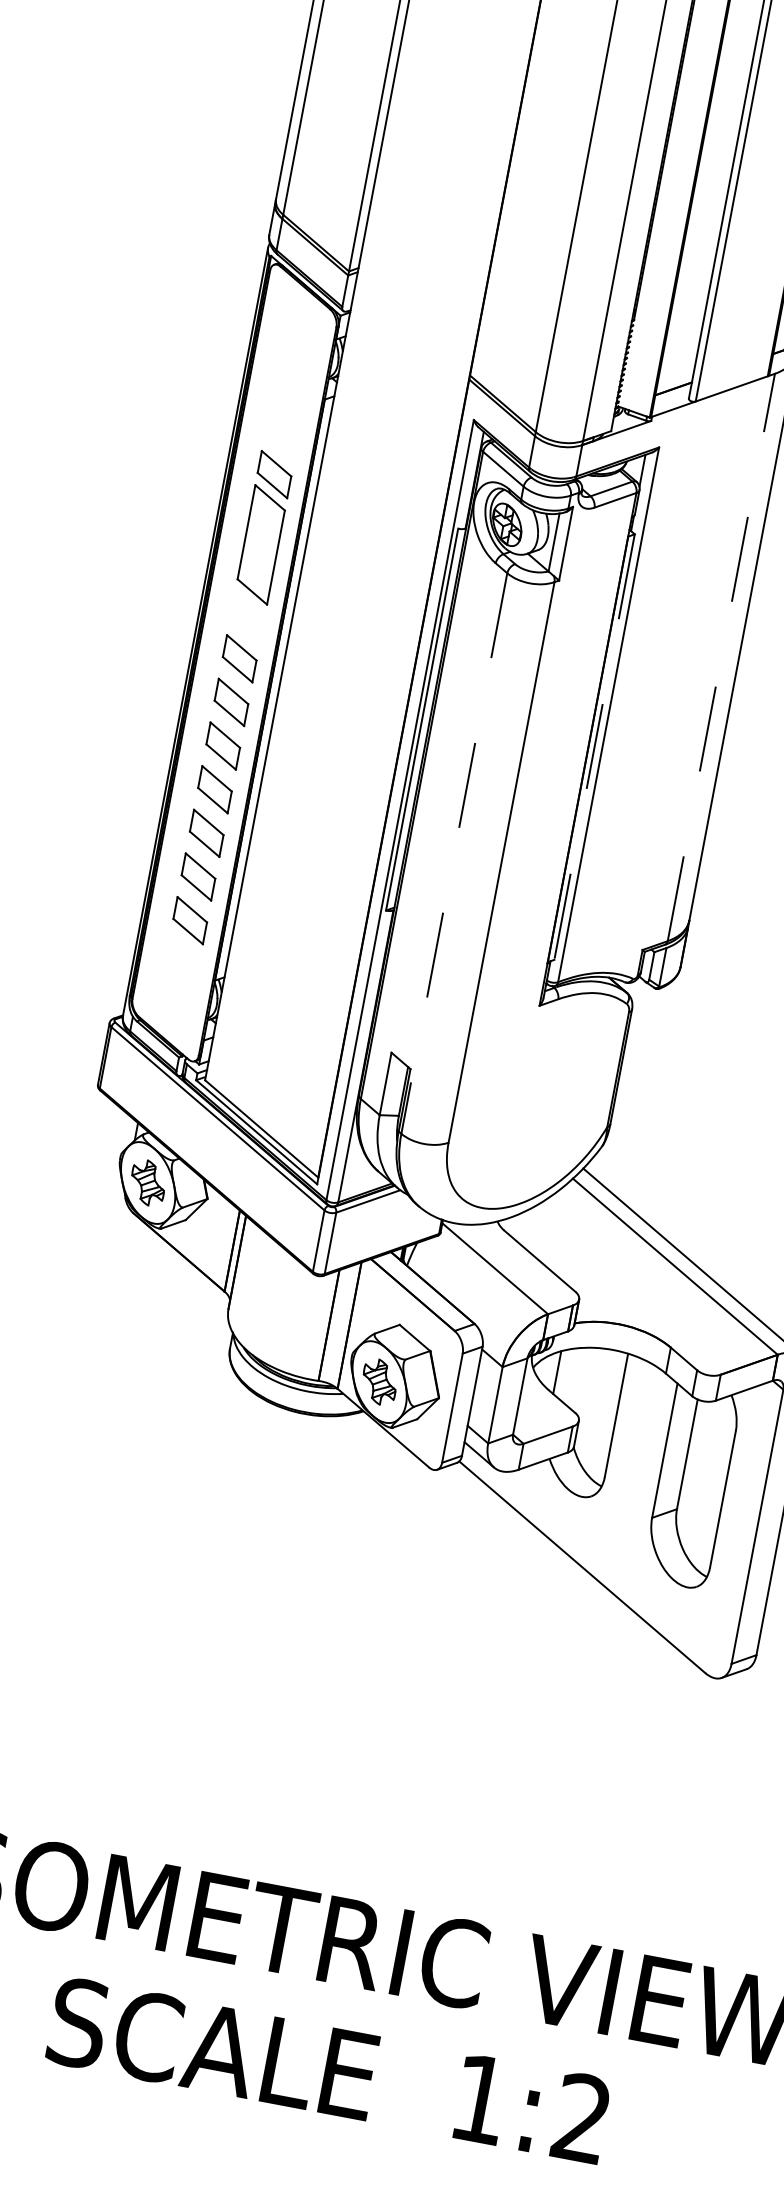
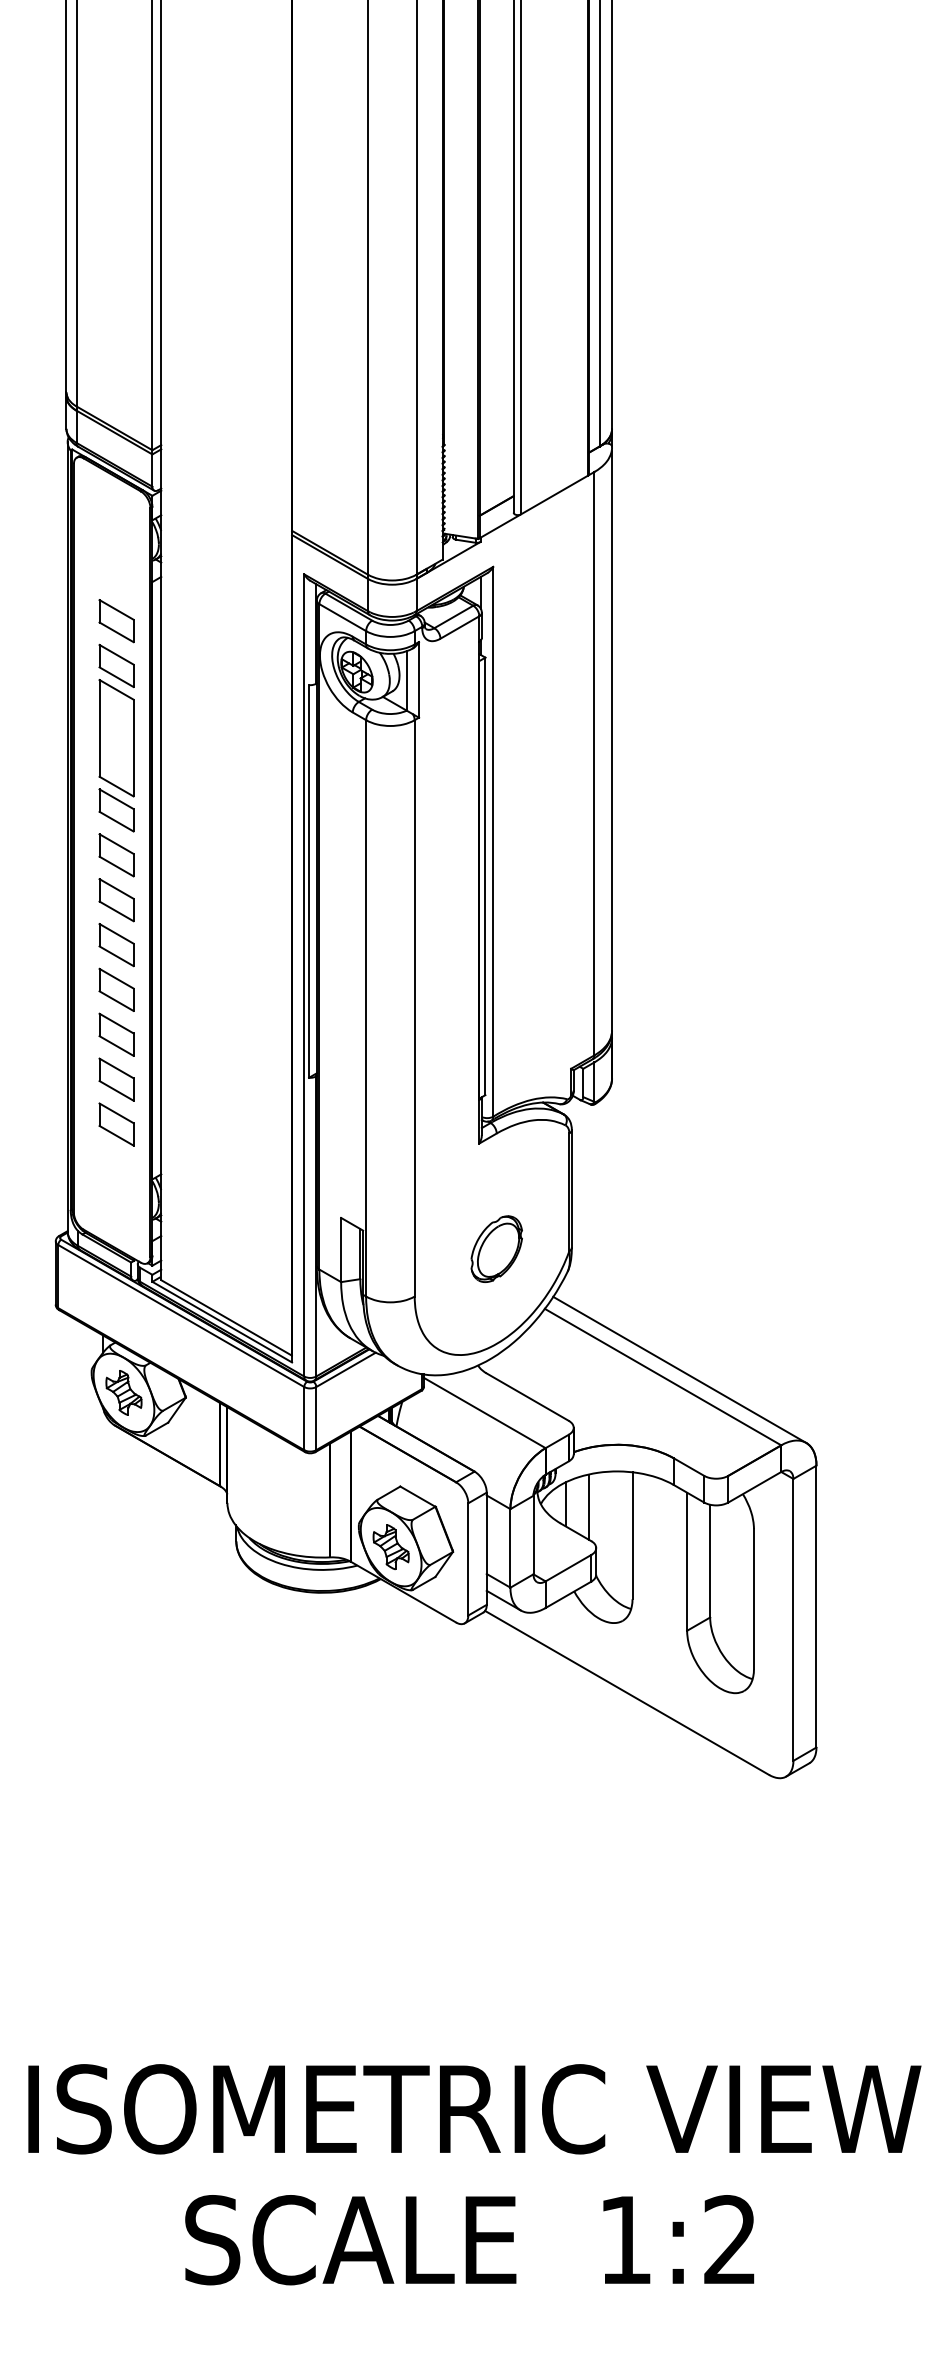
part: (282, 431) -> (116, 621), added
part: (247, 615) -> (116, 810), added
line: (721, 657) -> (594, 763), dashed -> solid
line: (594, 747) -> (485, 876), dashed -> solid
line: (454, 853) -> (366, 1008), dashed -> solid
part: (536, 1111) -> (496, 1248), added
line: (579, 1378) -> (588, 1506), added

